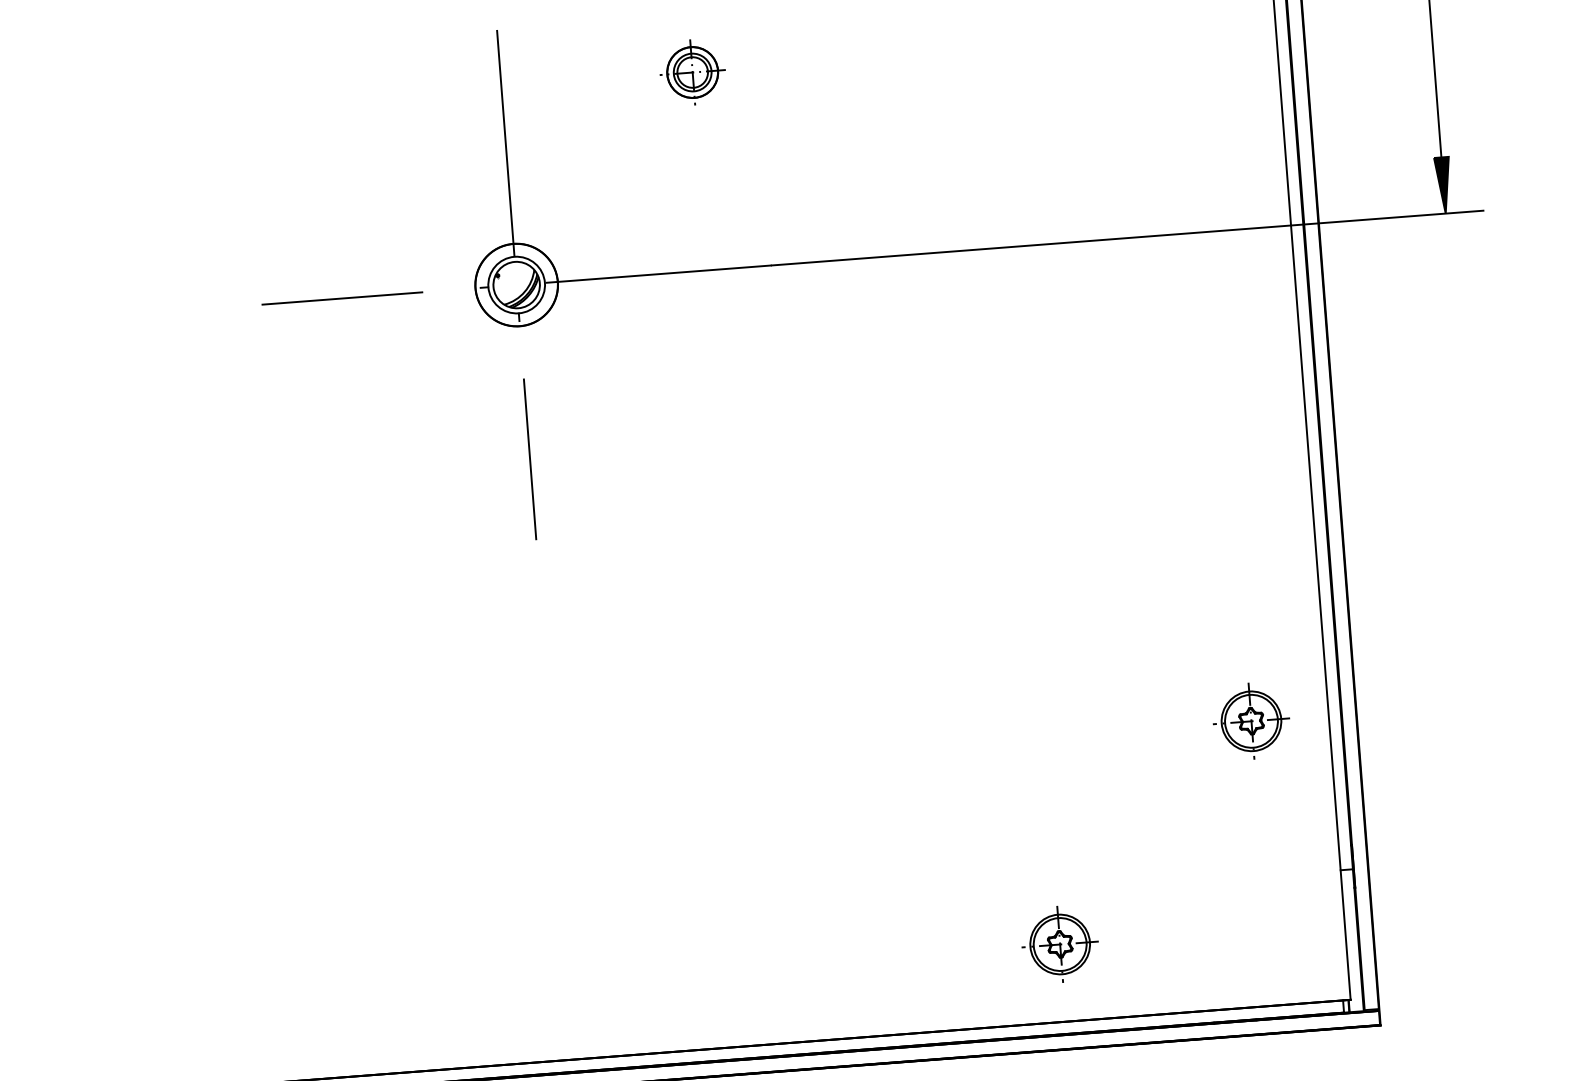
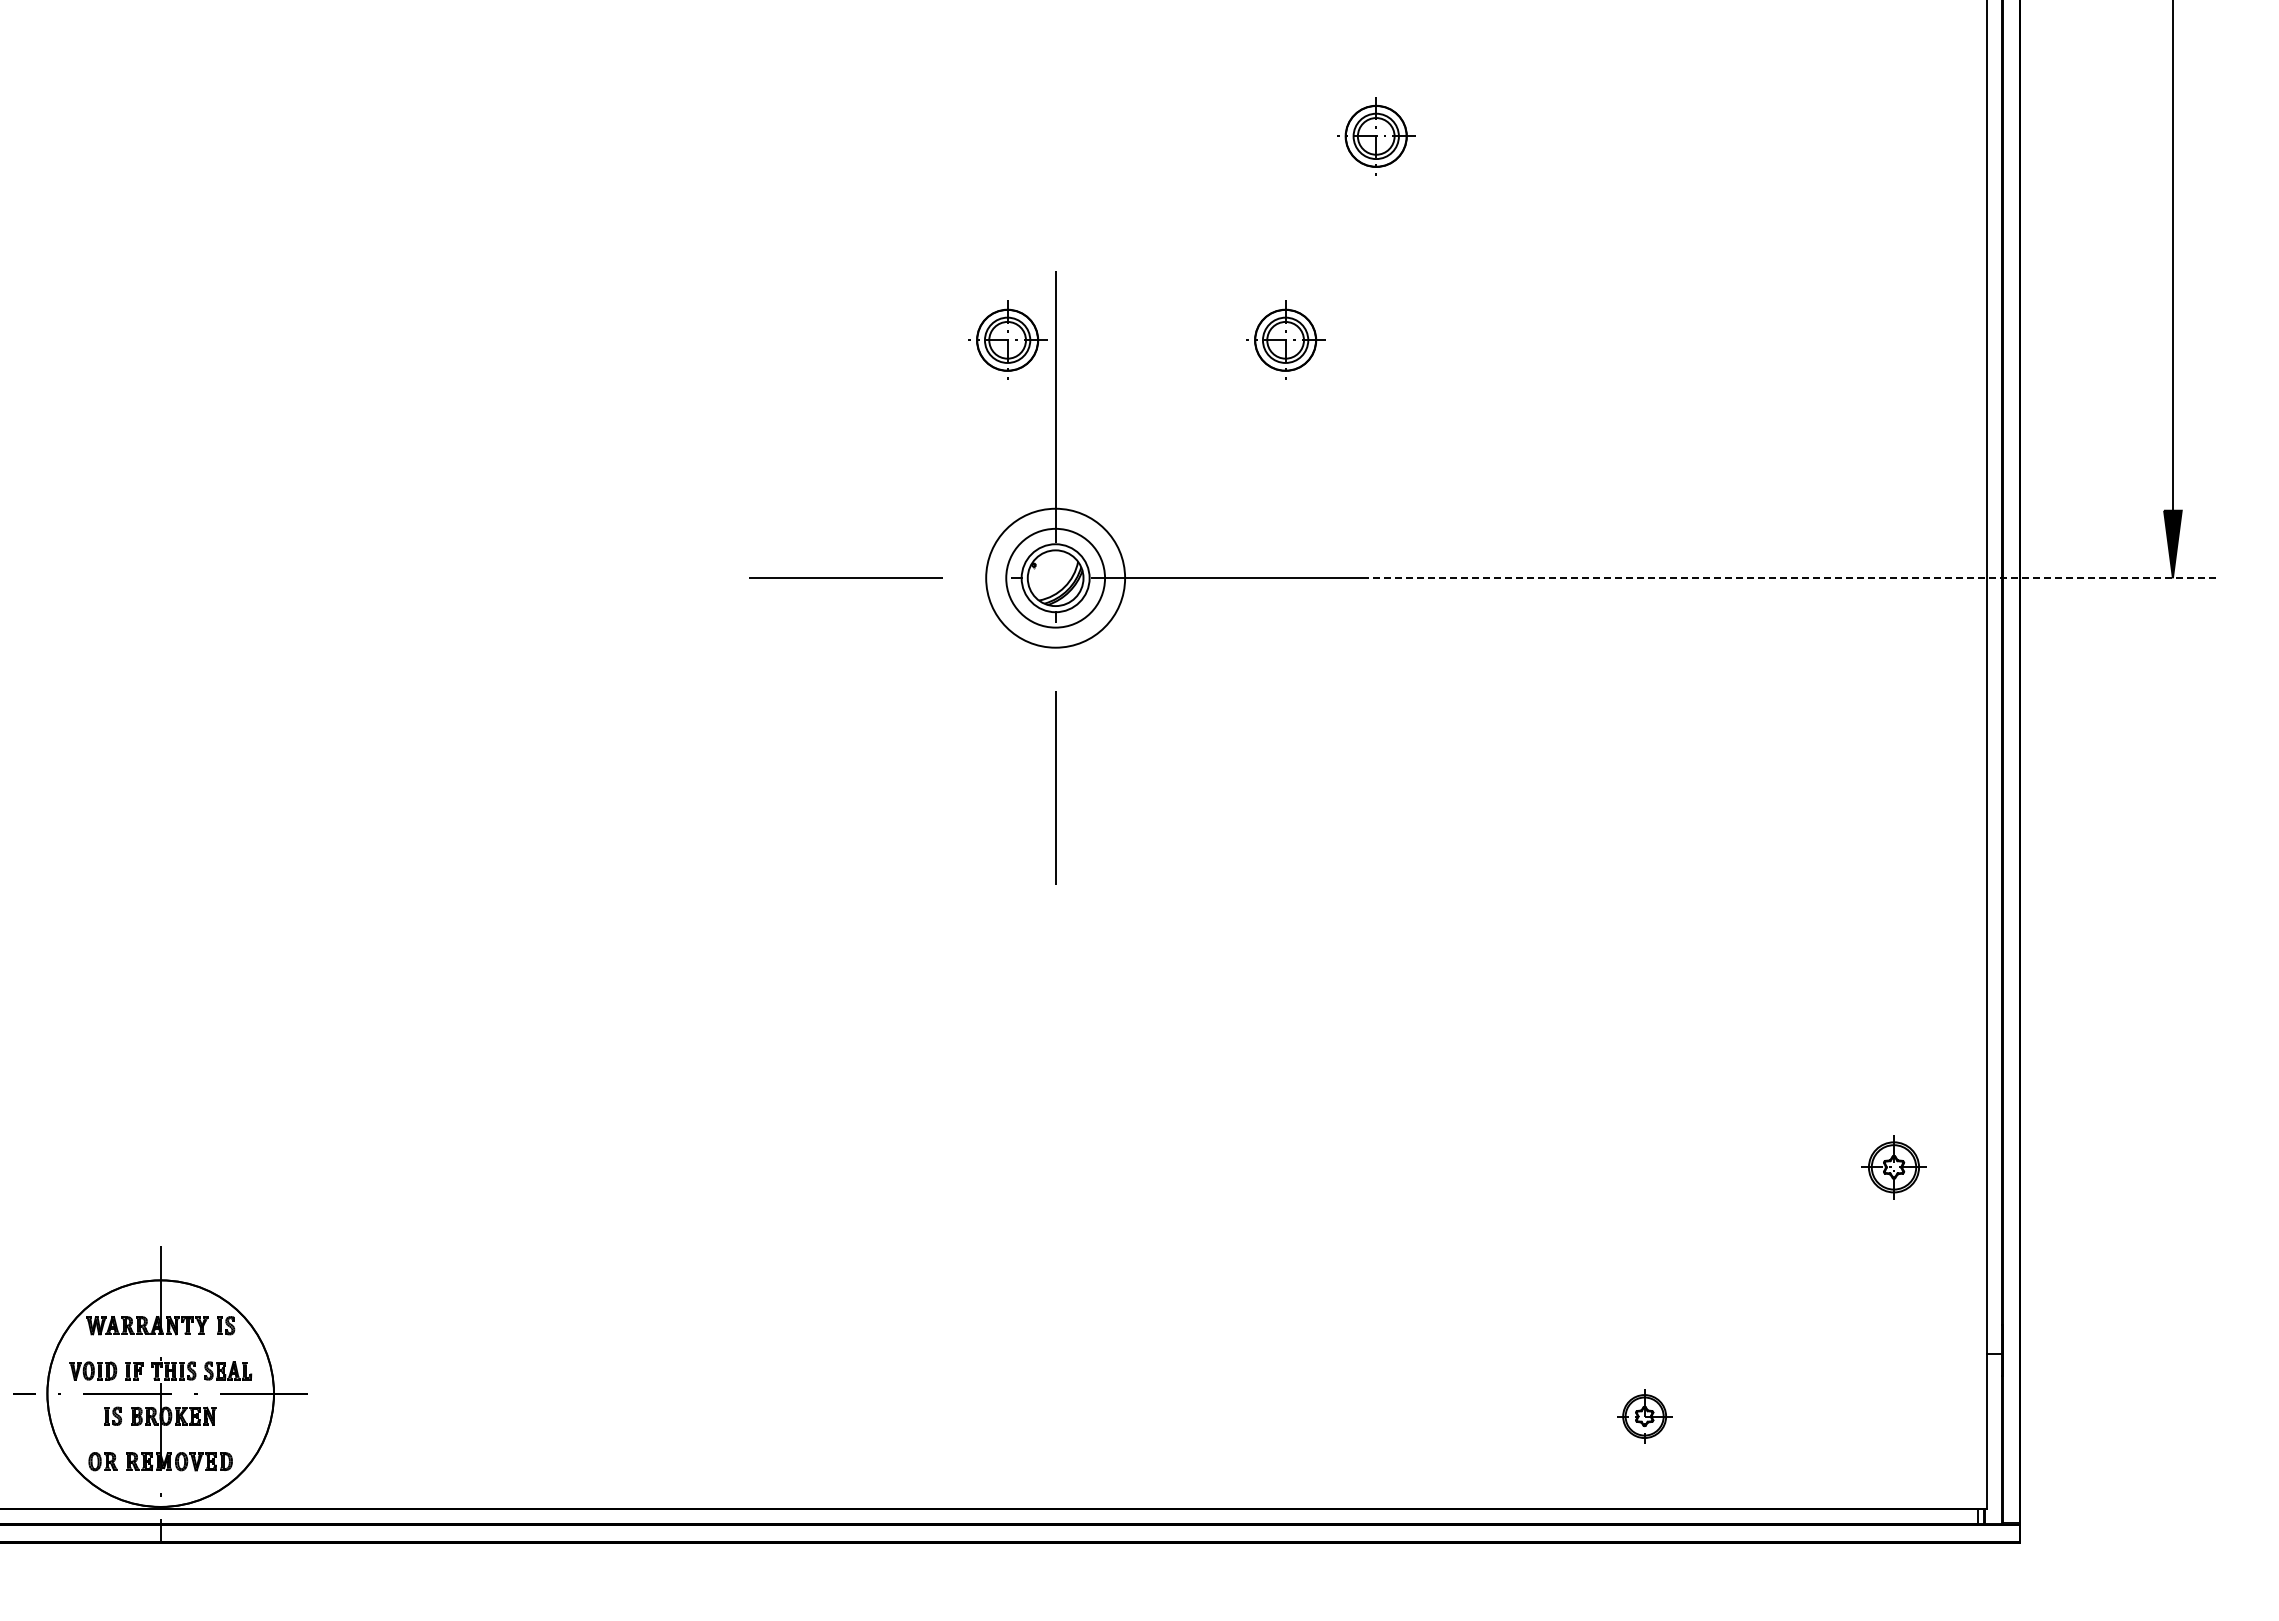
part: (461, 89) -> (1007, 339), added
line: (1127, 238) -> (1790, 578), solid -> dashed
circle: (516, 284) -> (1055, 577), size x1.4
part: (1251, 721) -> (1893, 1167), size x0.7
part: (1059, 944) -> (1644, 1416), size x0.6

